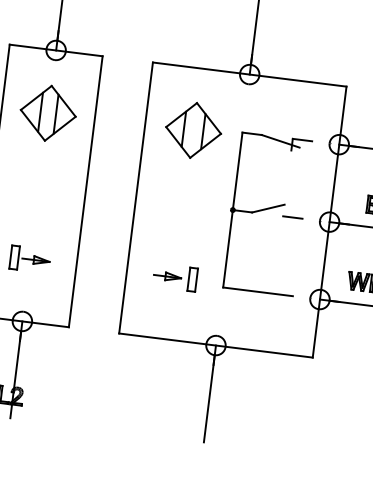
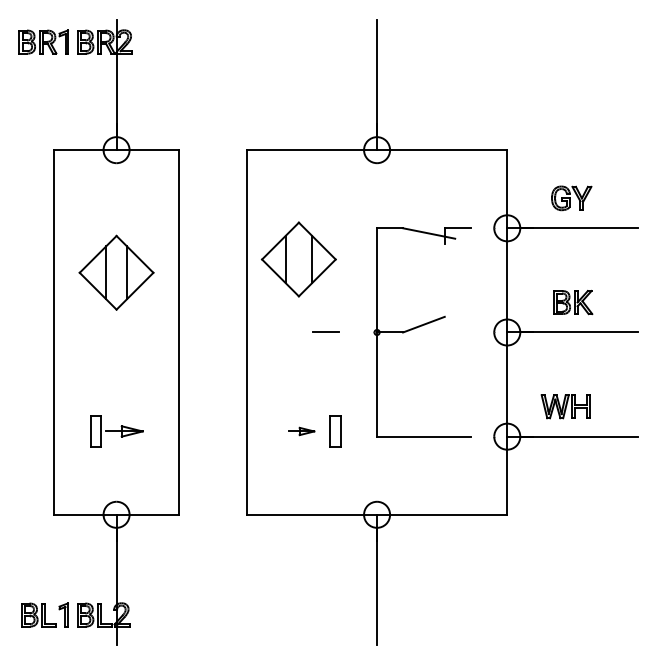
part: (48, 113) -> (116, 272), moved
part: (193, 130) -> (298, 259), moved
line: (292, 216) -> (325, 331), moved
part: (167, 276) -> (301, 431), size x0.7

